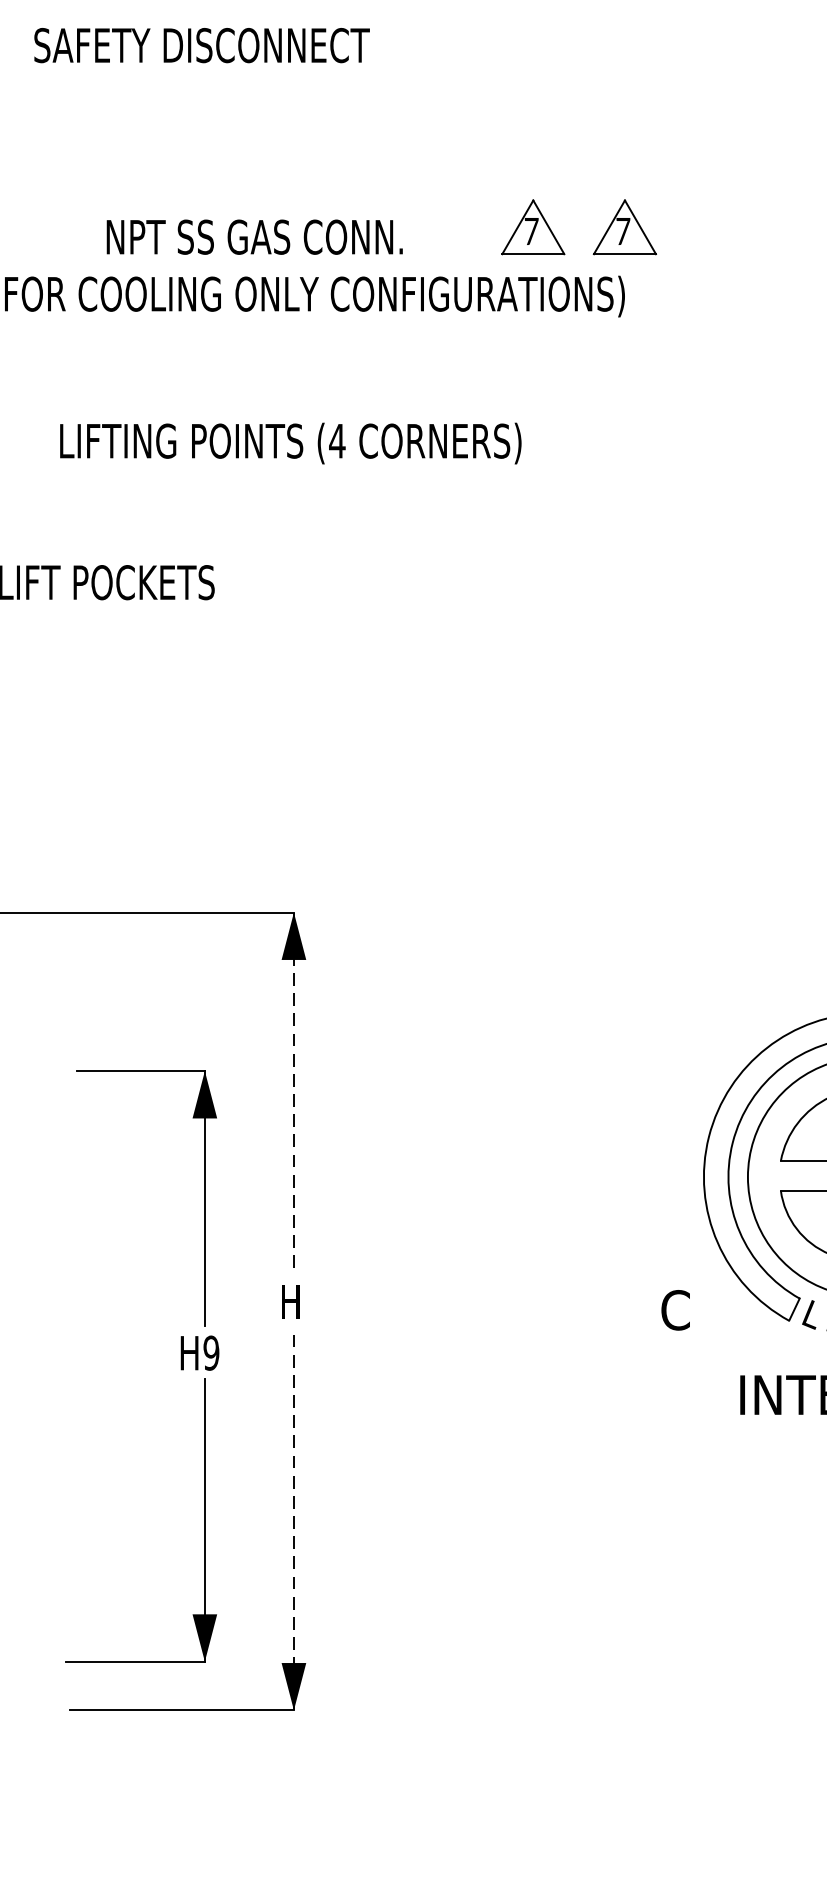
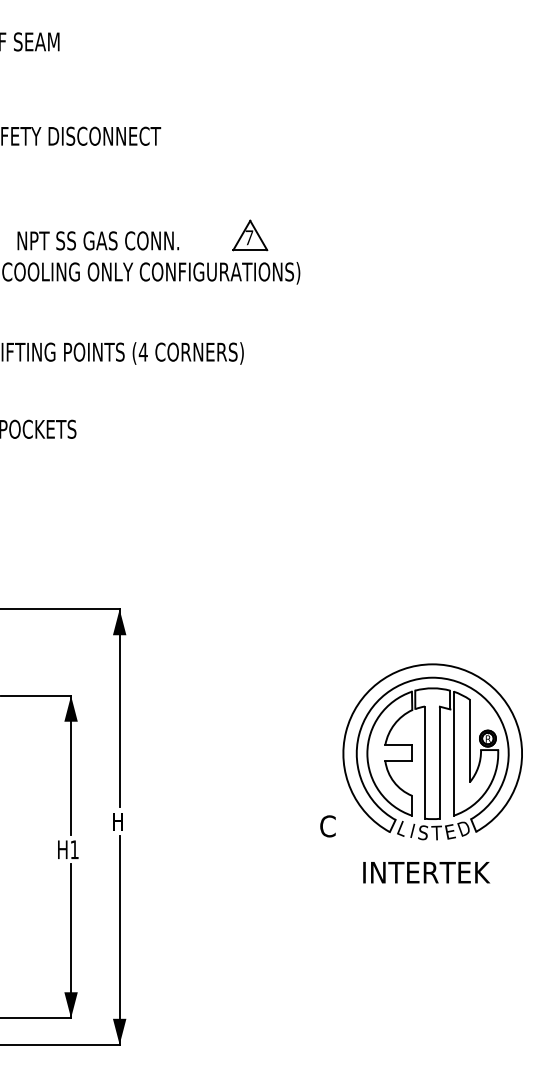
part: (625, 227) -> (300, 235), removed
line: (293, 1094) -> (119, 708), dashed -> solid
text: (211, 1352) -> (74, 849), H9 -> H1
line: (293, 1517) -> (119, 939), dashed -> solid

